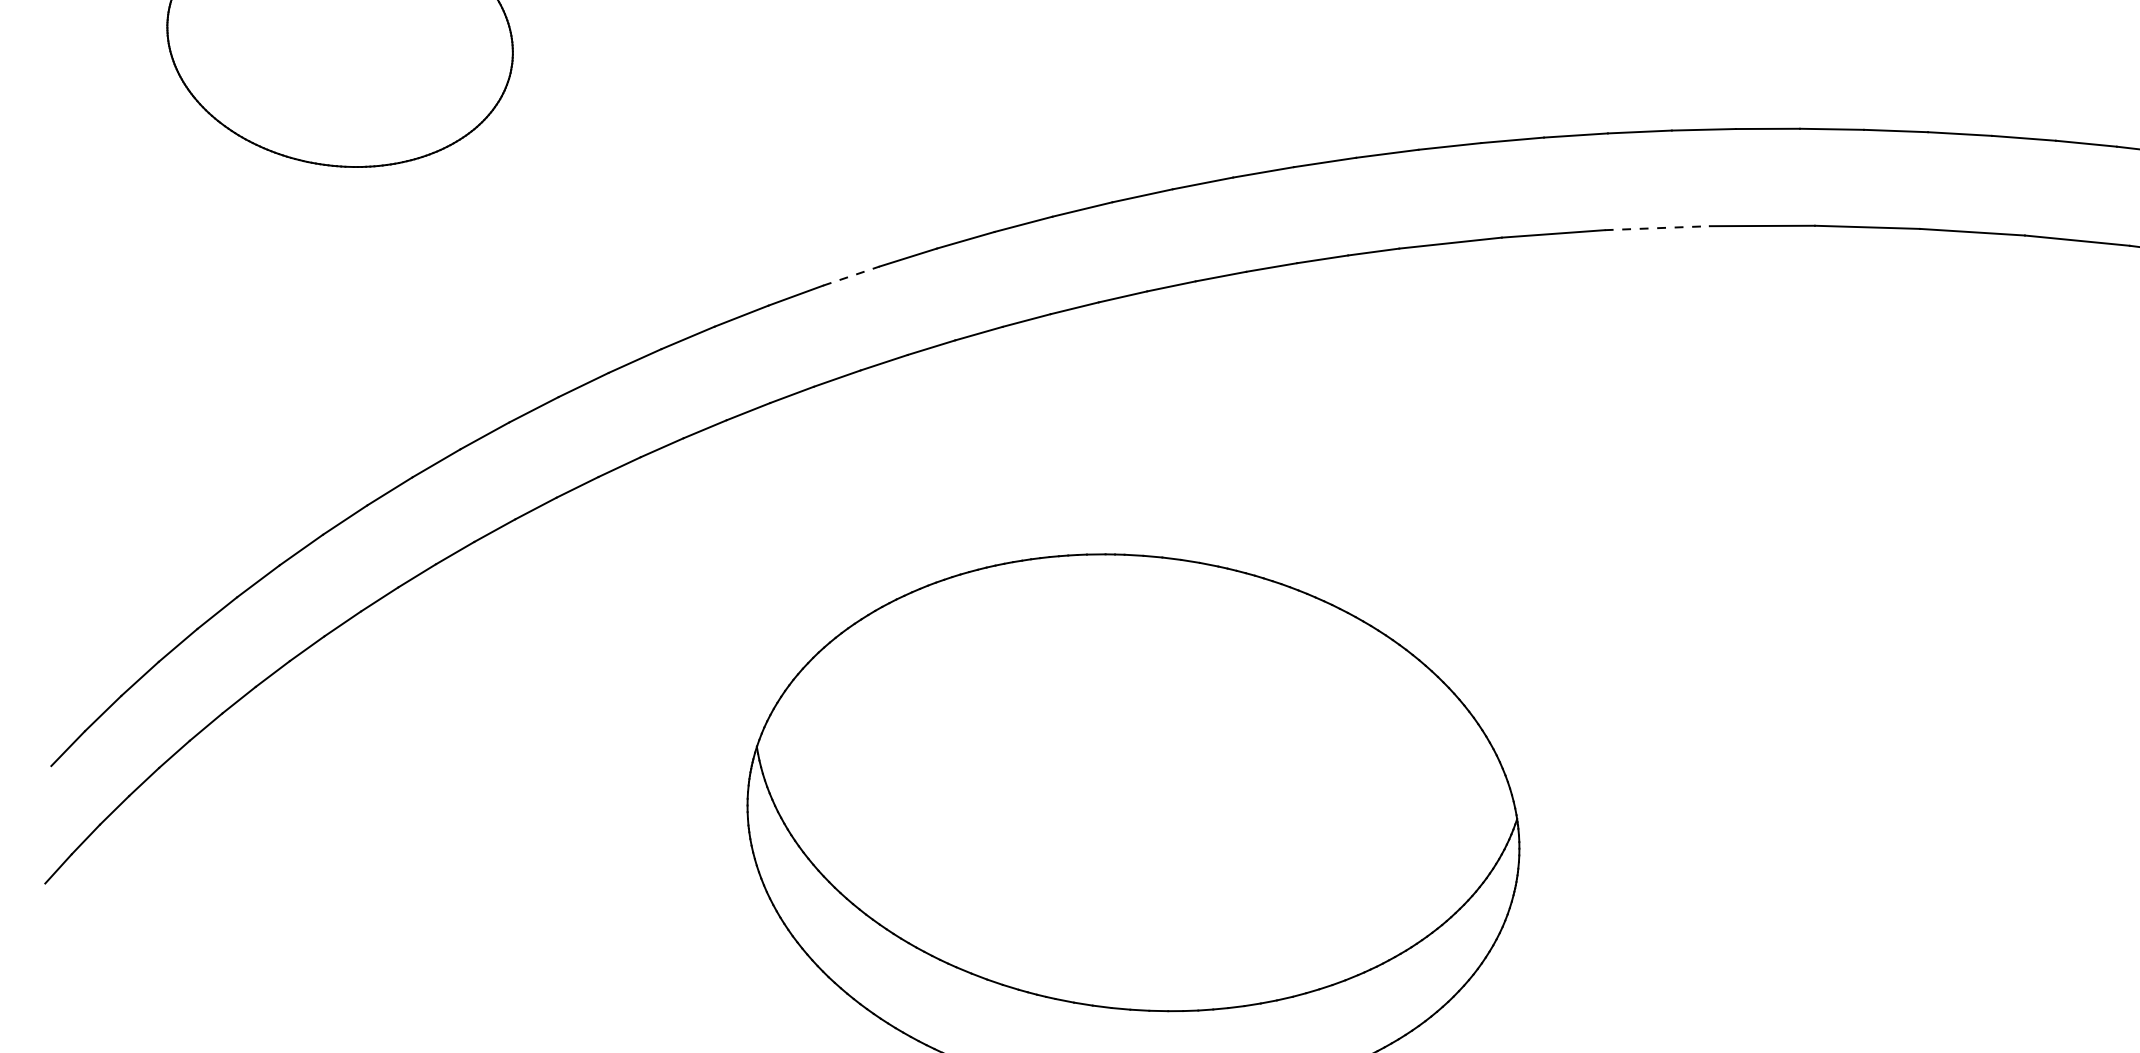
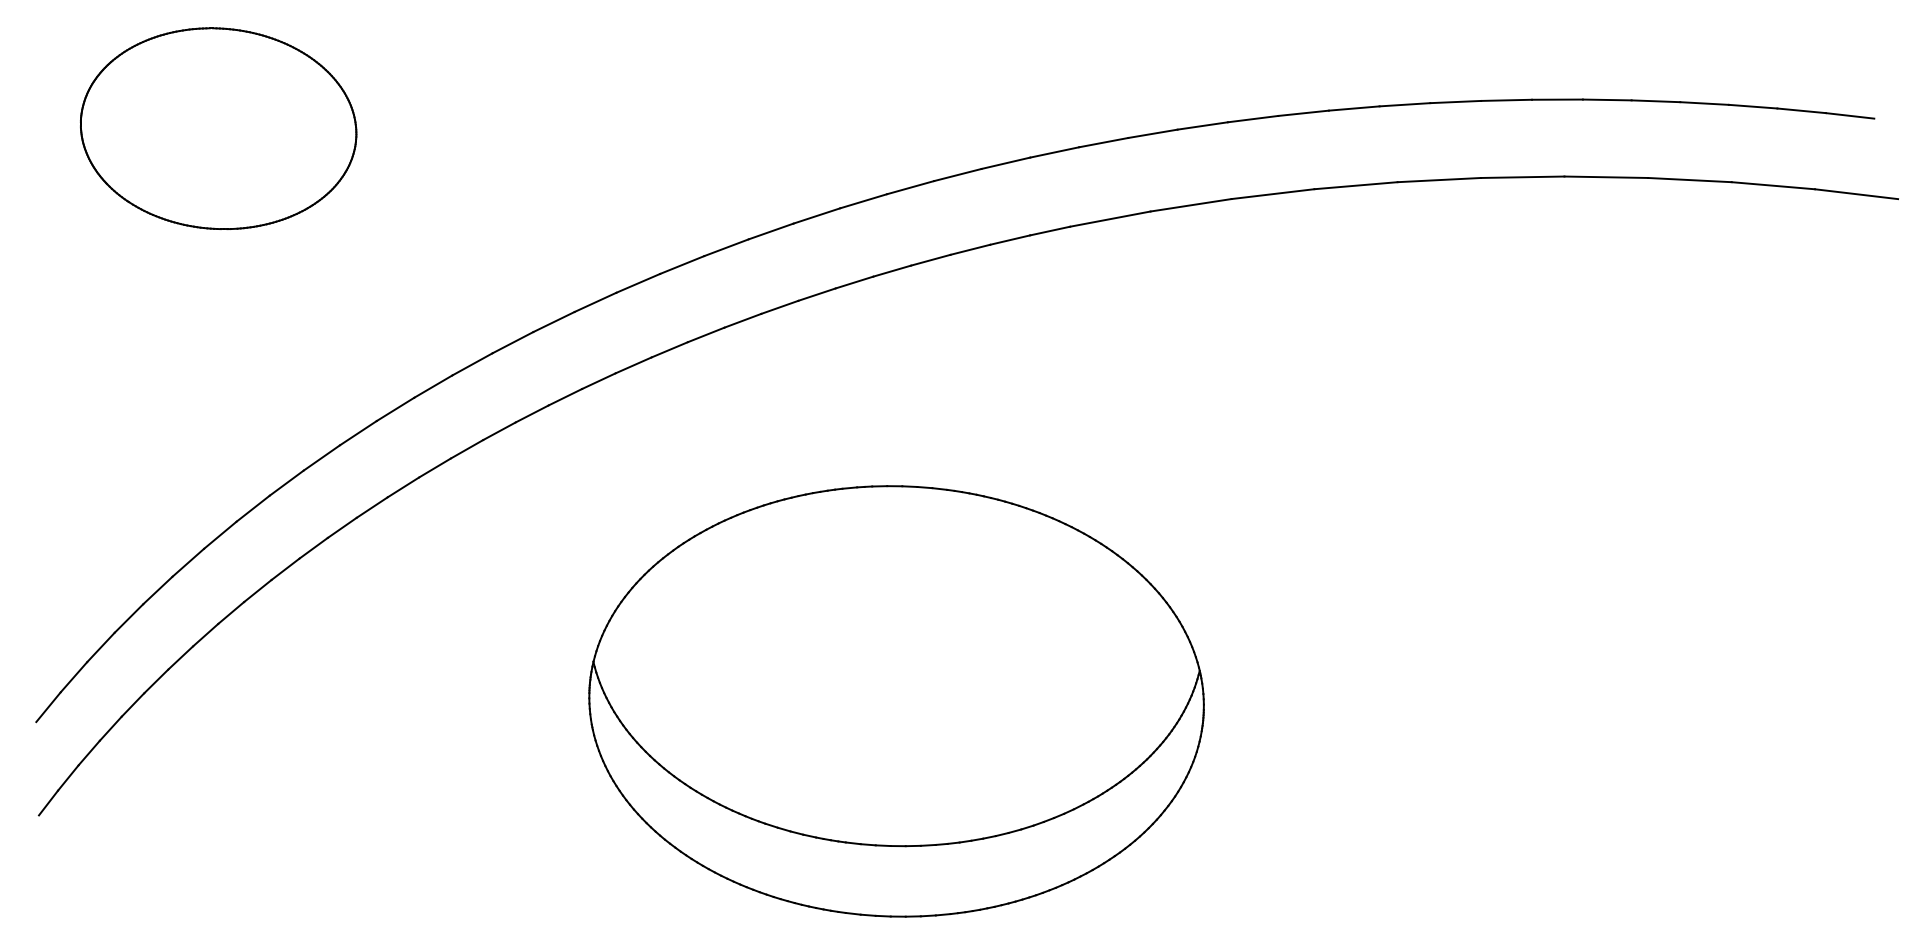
line: (1657, 228) -> (1273, 194), dashed -> solid
line: (851, 276) -> (638, 283), dashed -> solid

